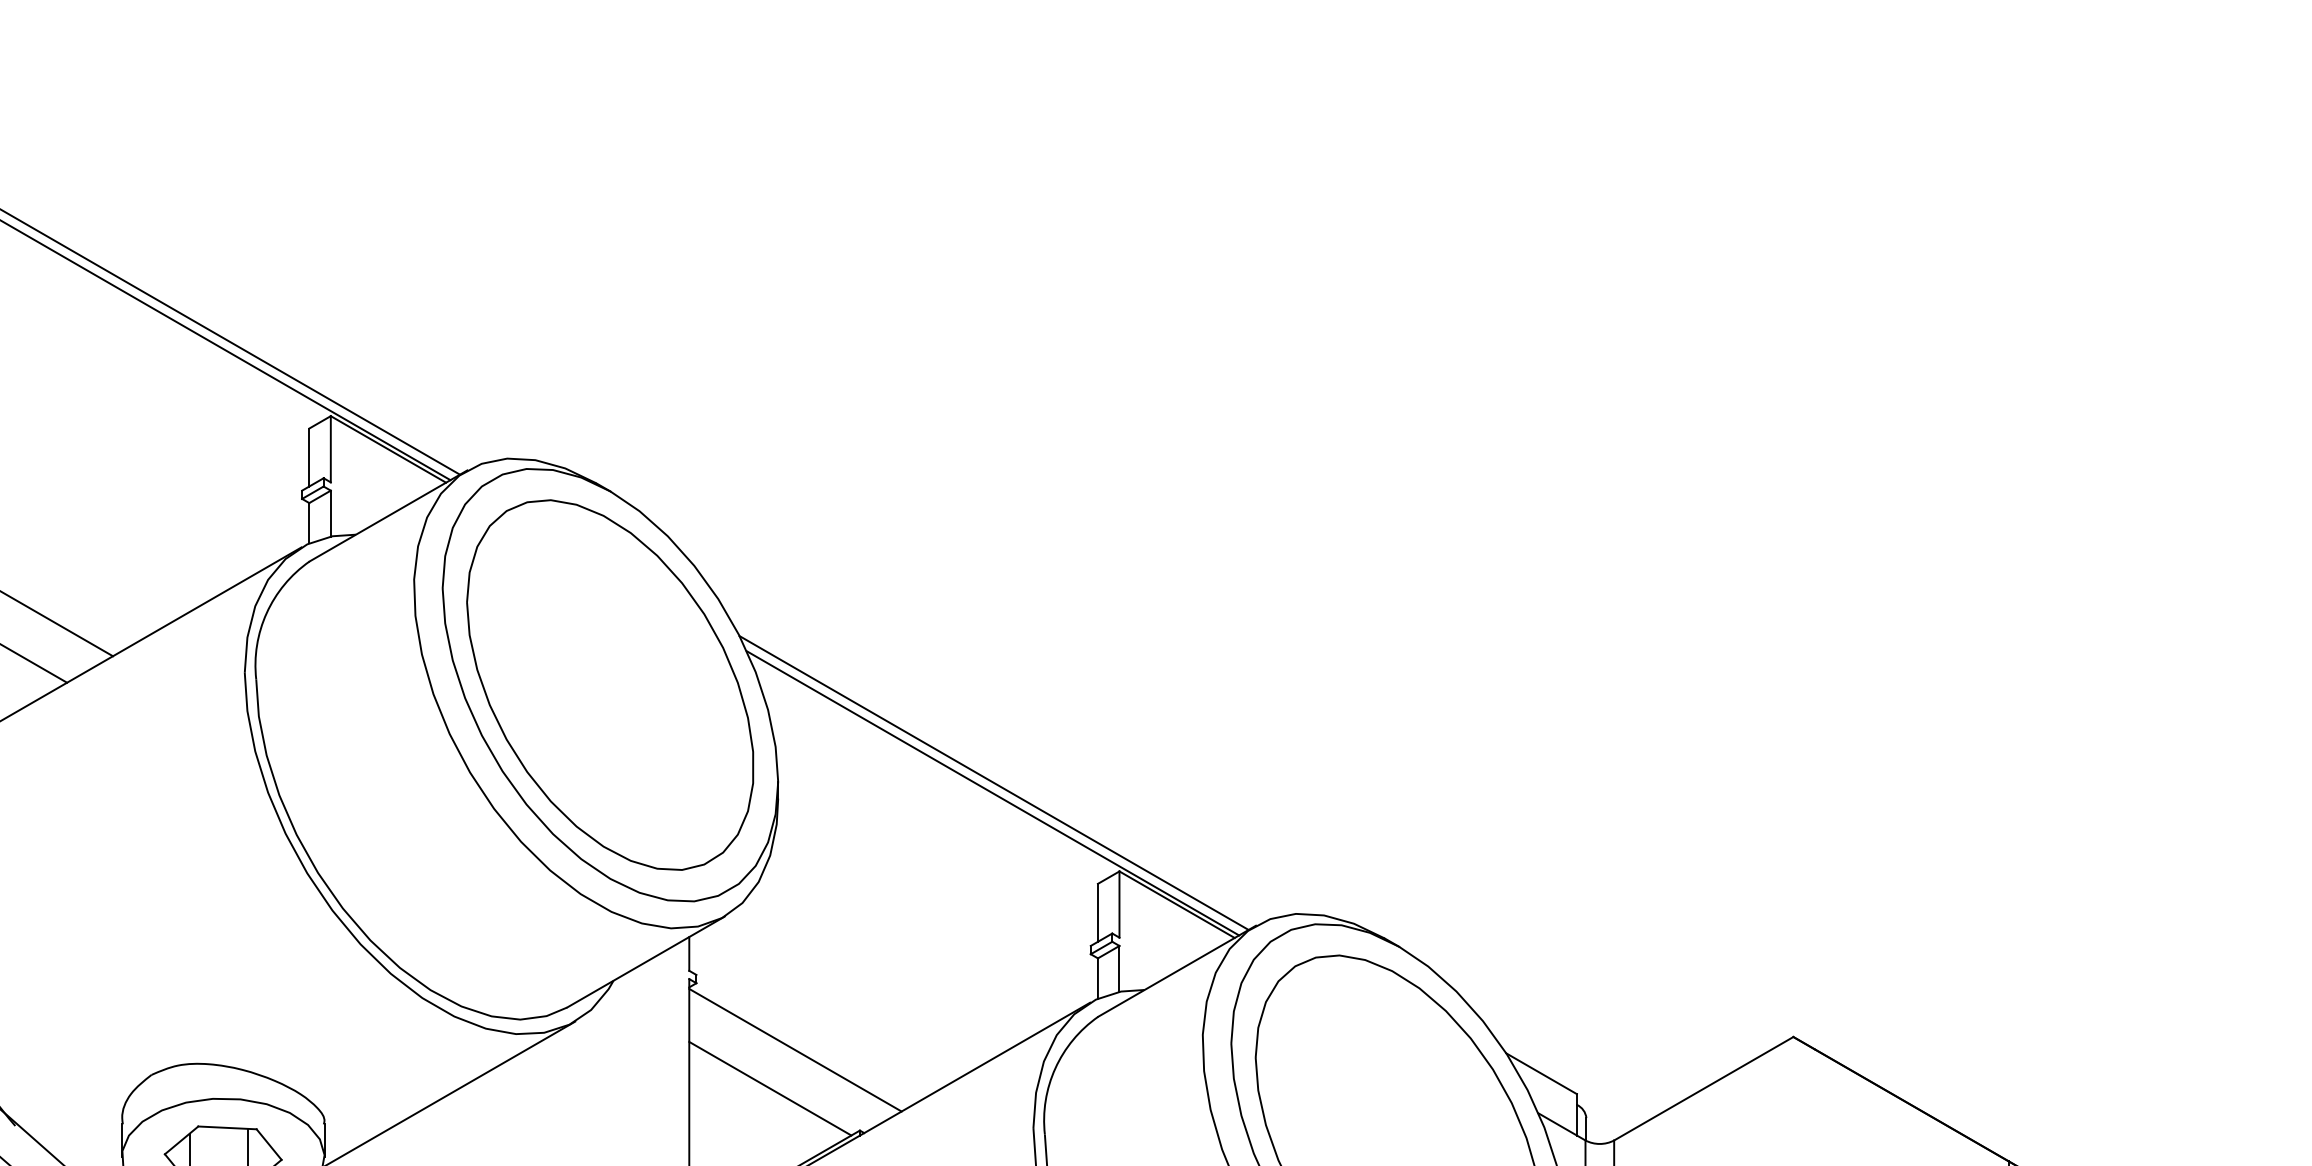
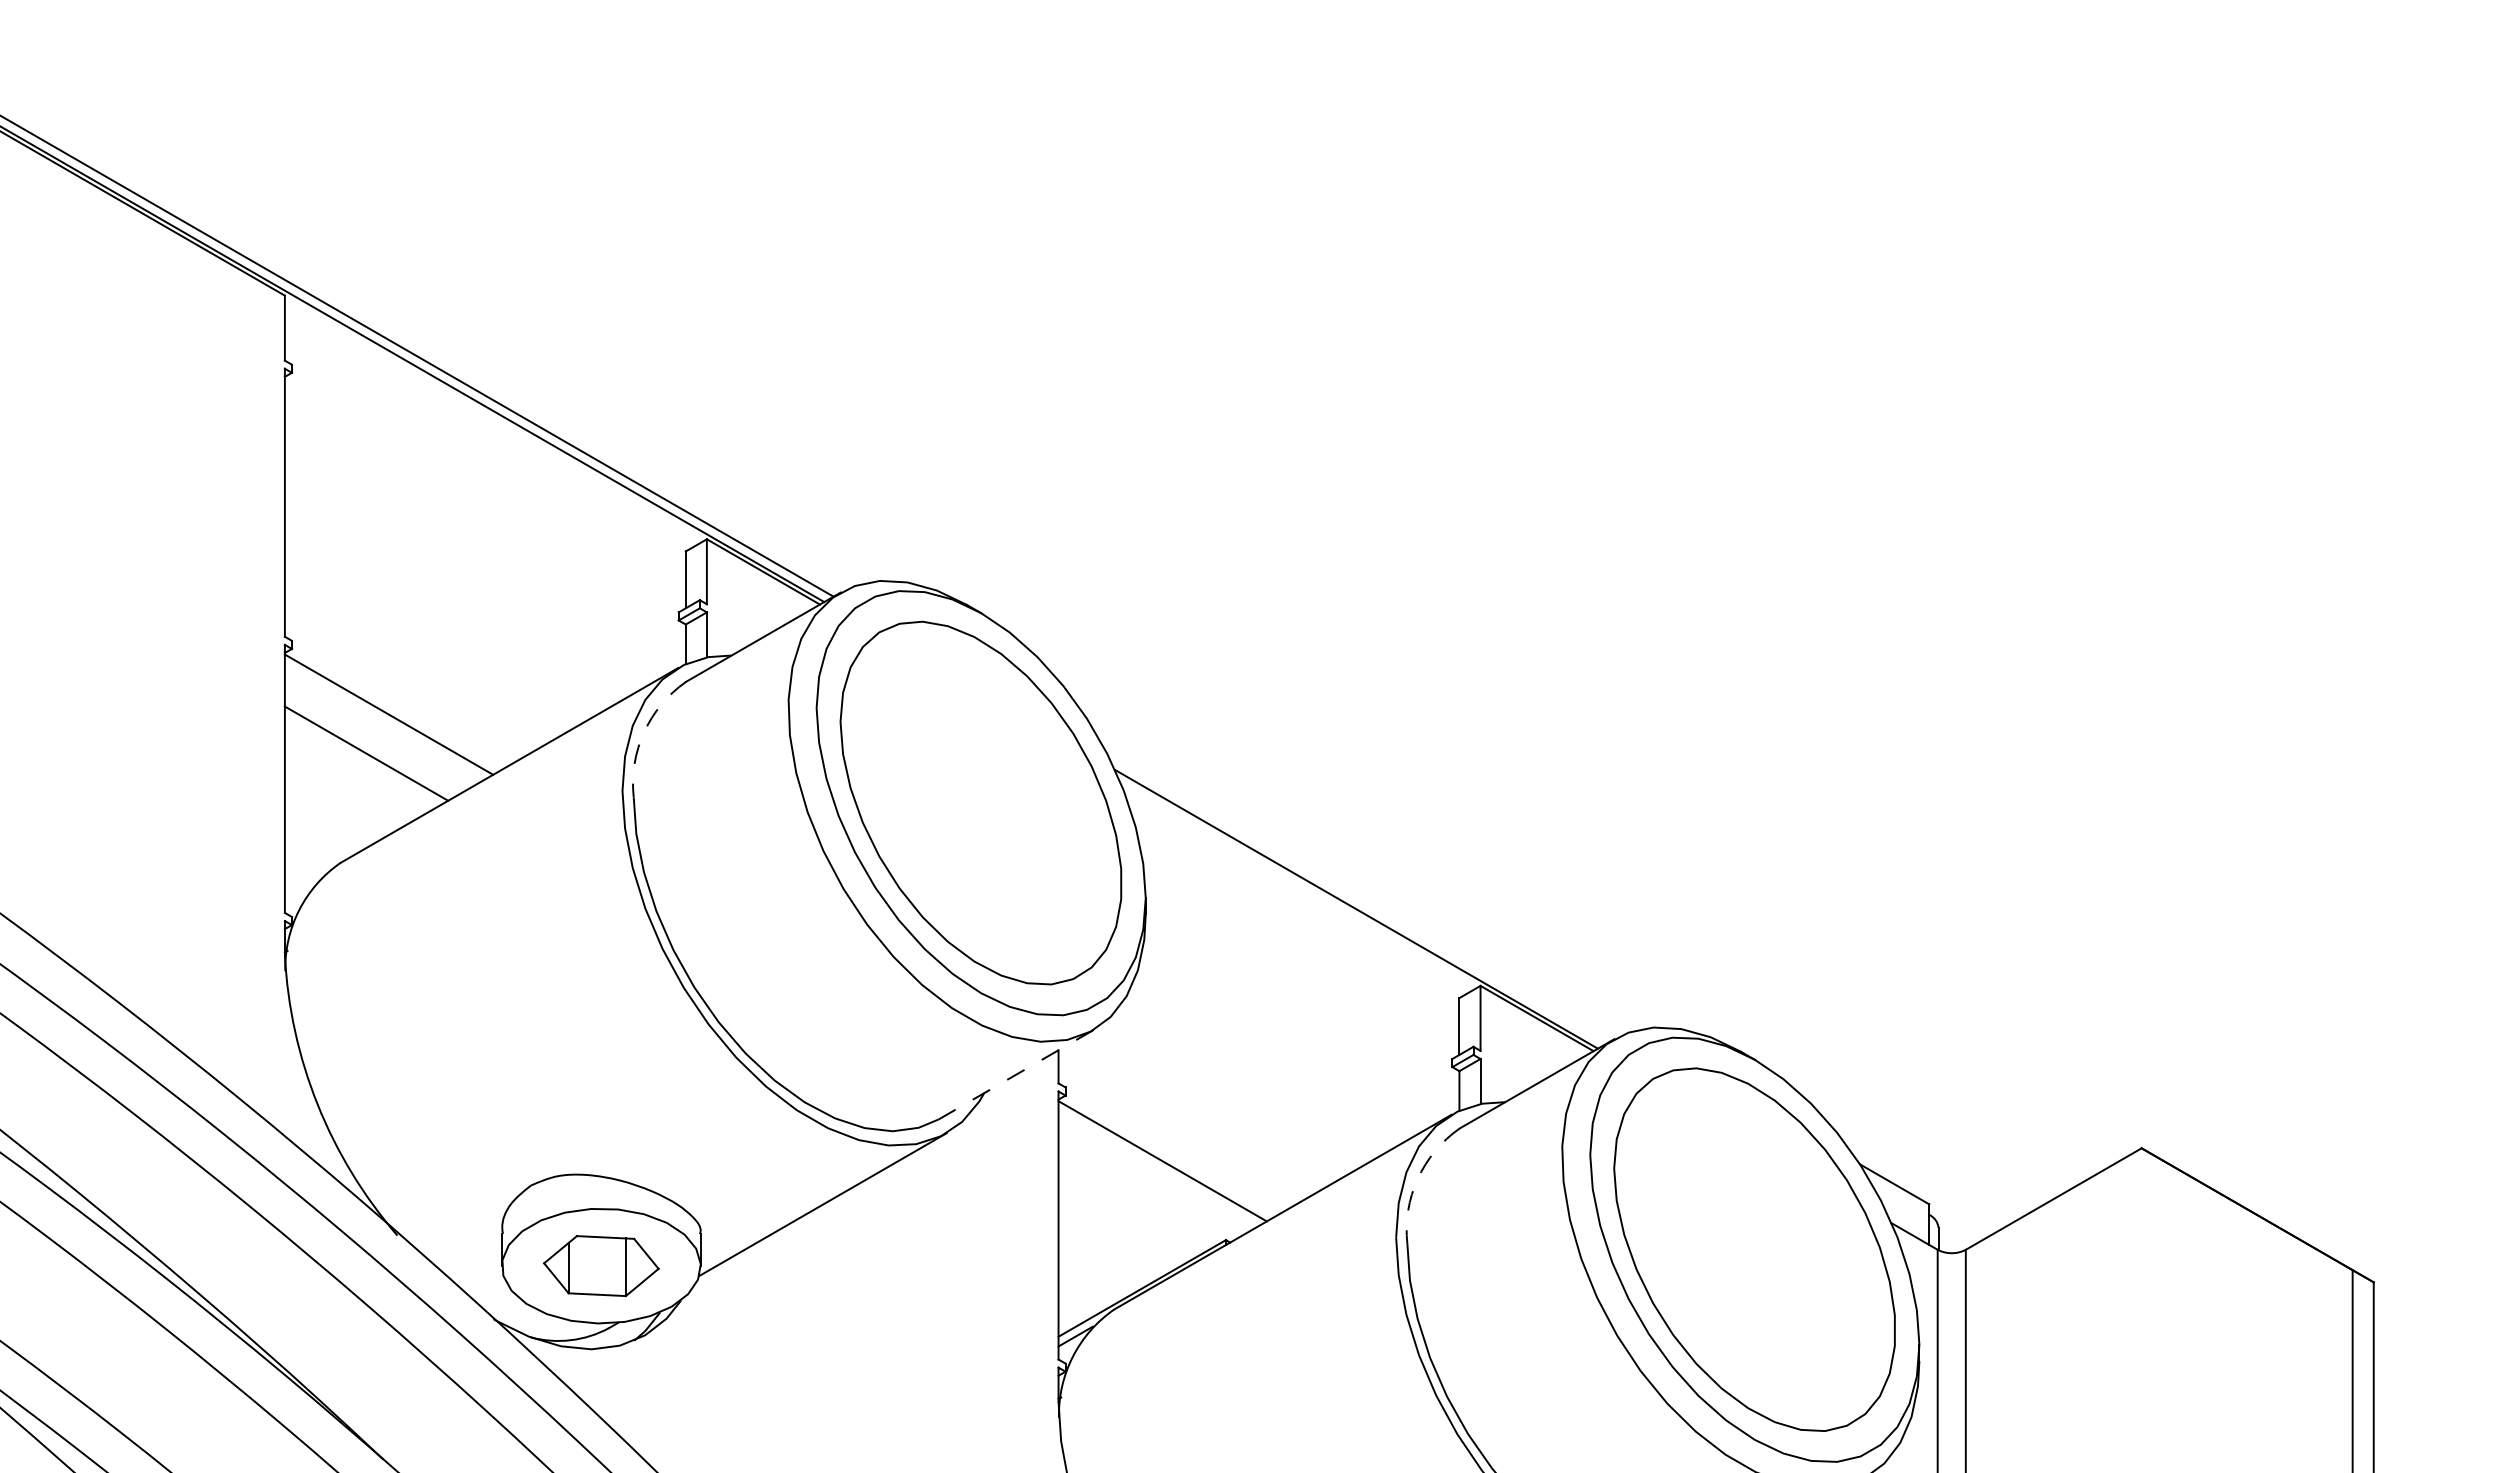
arc: (267, 613) -> (644, 732), solid -> dashed
line: (994, 783) -> (1357, 899), removed
line: (645, 962) -> (1015, 1075), solid -> dashed
arc: (1055, 1068) -> (1417, 1179), solid -> dashed
line: (769, 1088) -> (1137, 1198), removed

